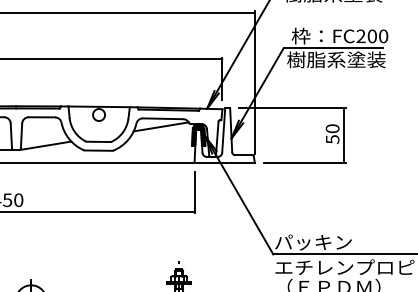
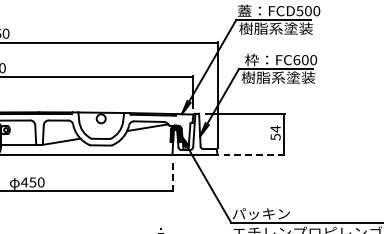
text: (360, 36) -> (296, 60), FC200 -> FC600
text: (332, 127) -> (275, 128), 50 -> 54
line: (304, 162) -> (254, 154), solid -> dashed
line: (194, 192) -> (172, 176), solid -> dashed

